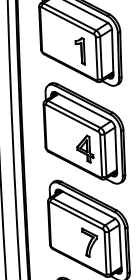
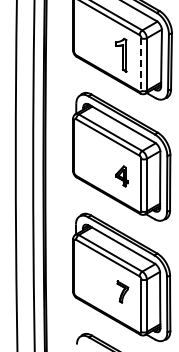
line: (96, 58) -> (141, 64), solid -> dashed
part: (84, 149) -> (121, 176), size x0.6
part: (89, 242) -> (122, 291), size x0.6

